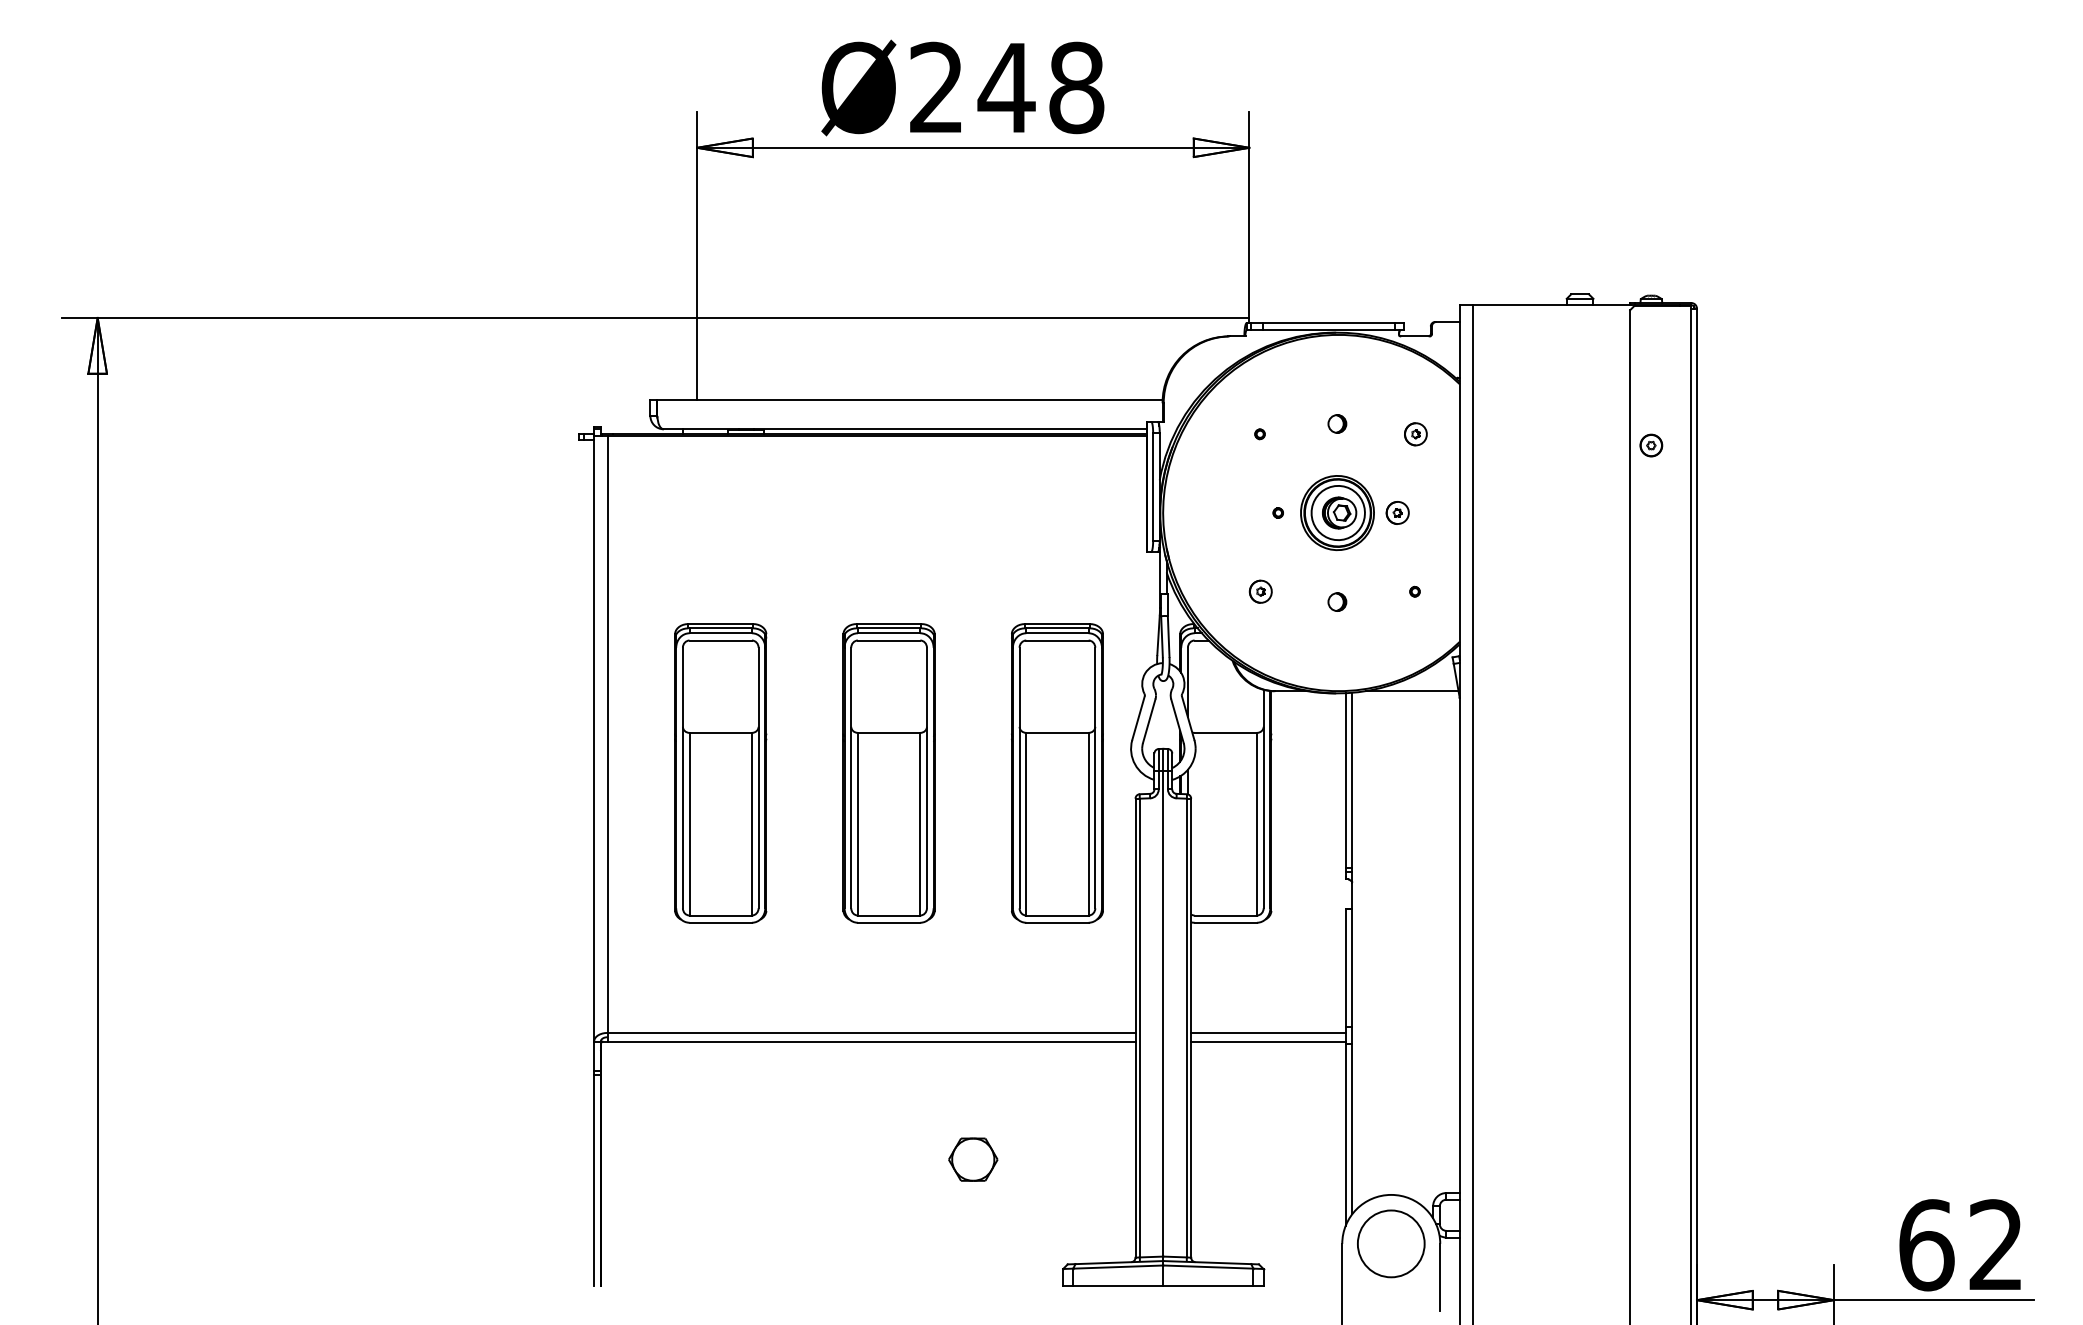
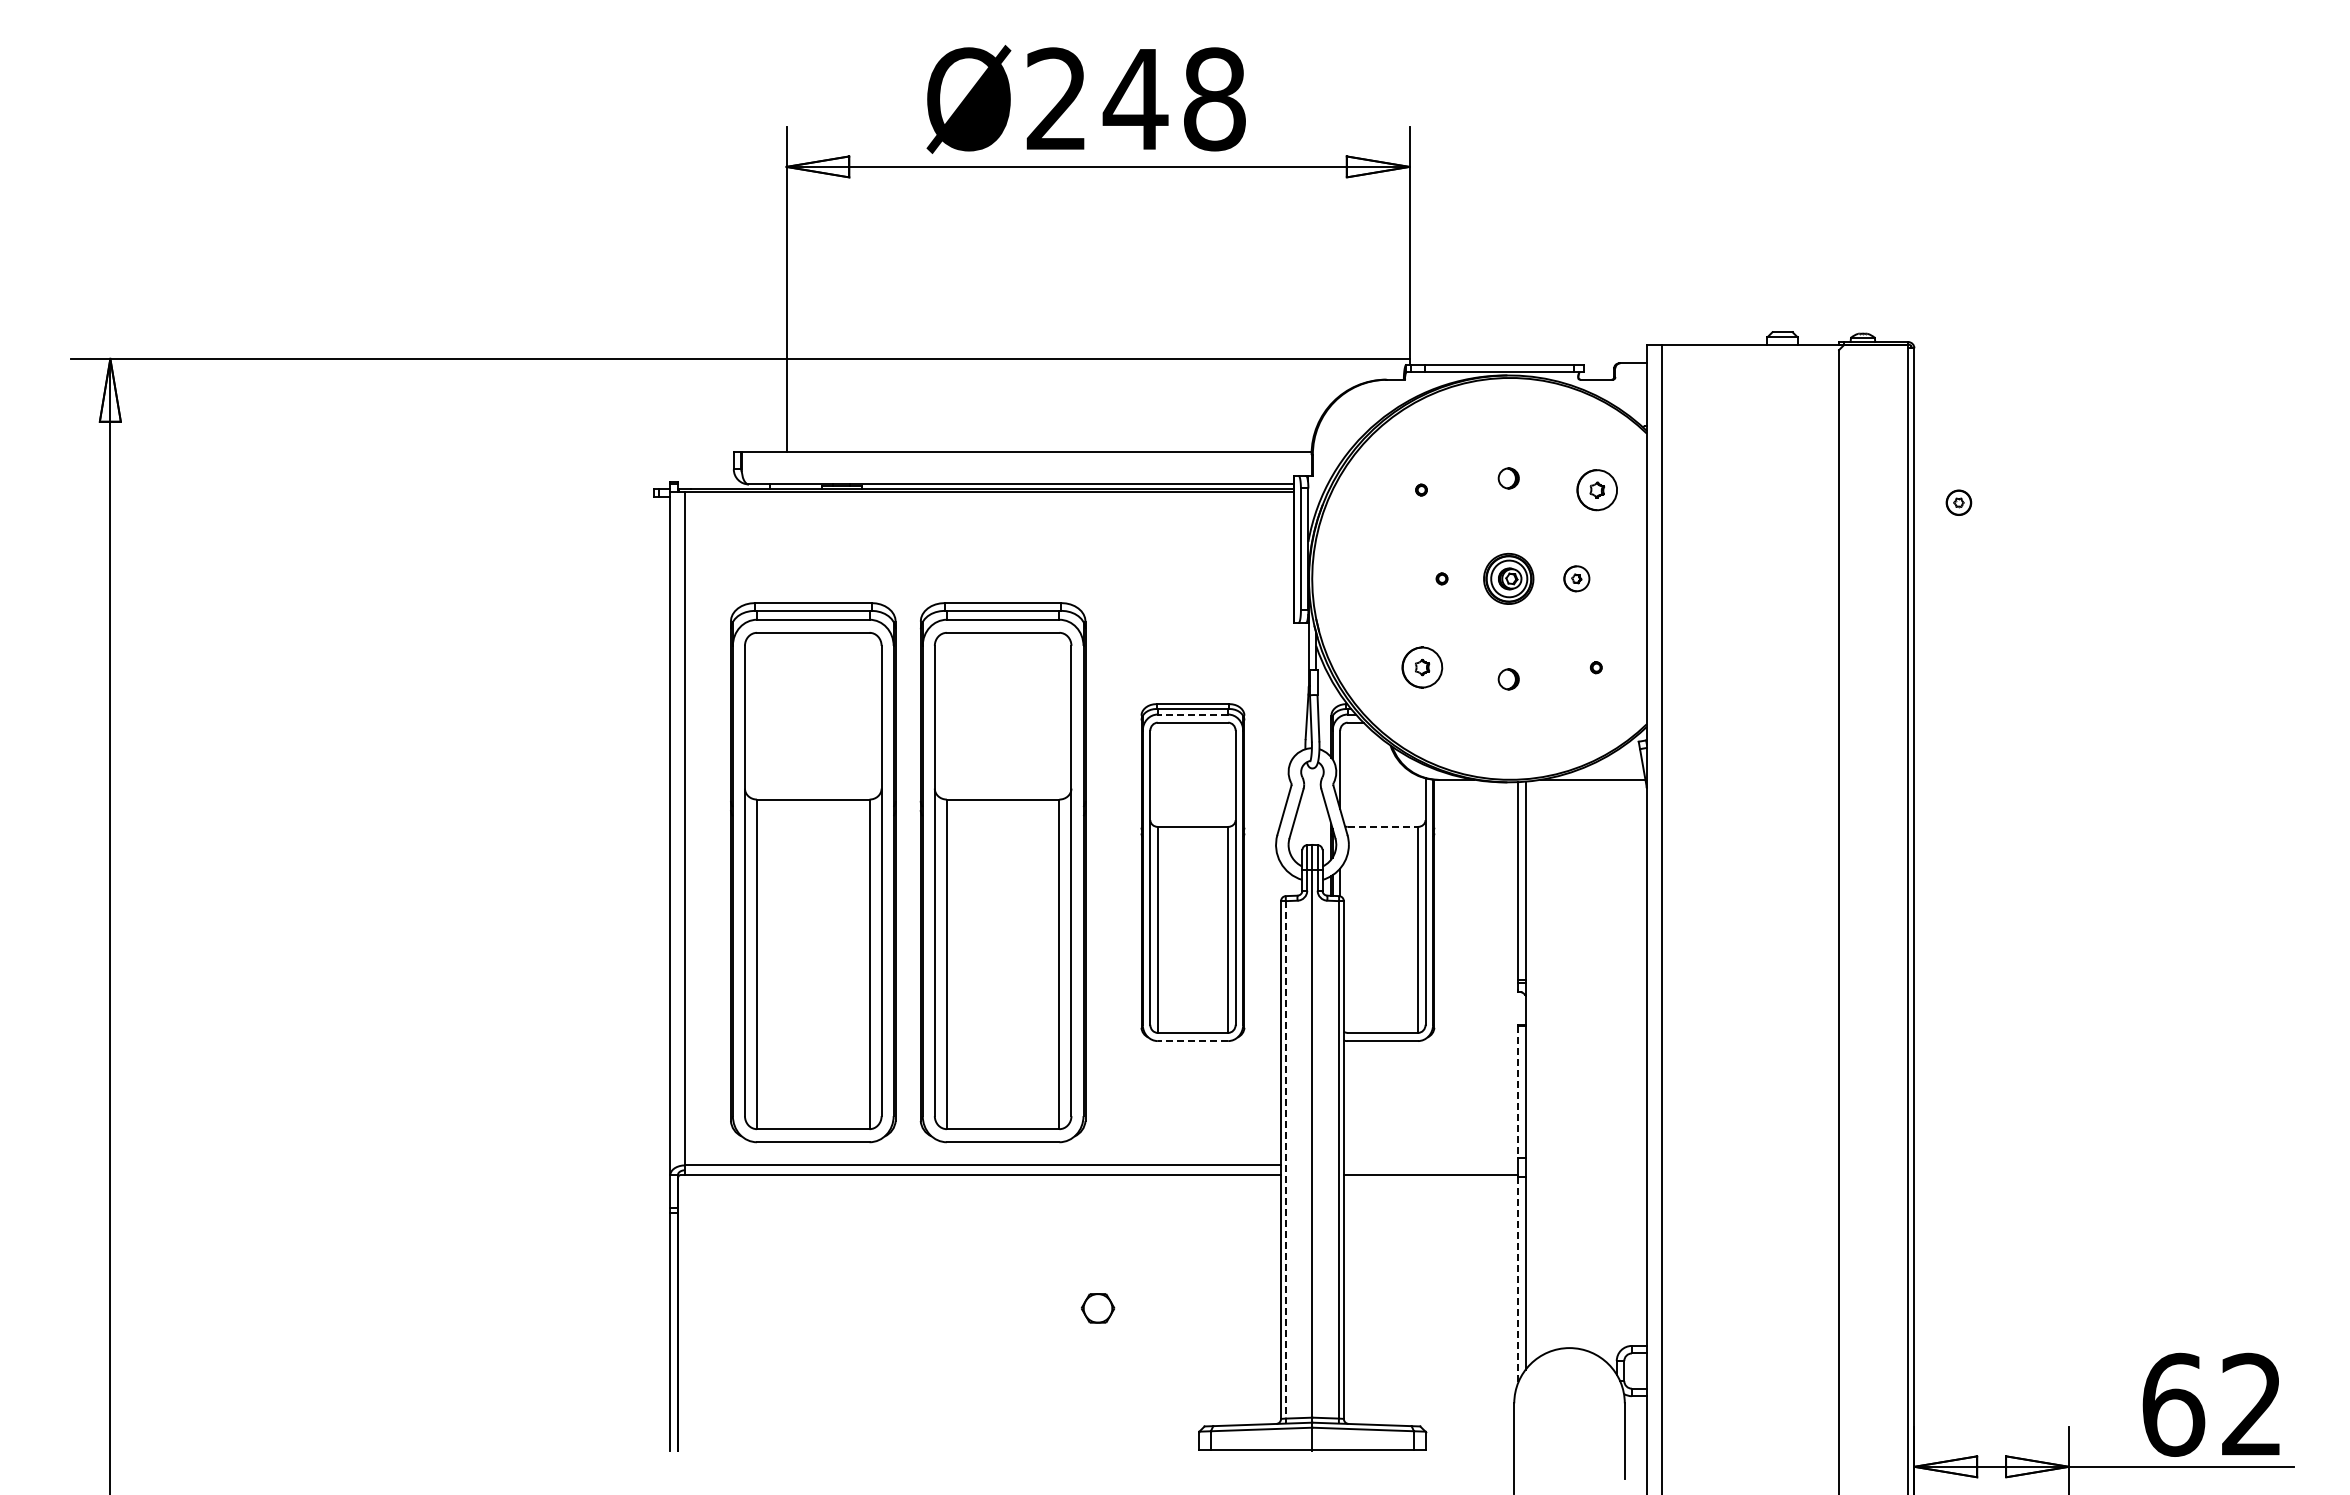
part: (1416, 433) -> (1597, 489), size x1.6
part: (1650, 445) -> (1958, 502), moved
part: (1337, 512) -> (1508, 578), size x0.6
part: (1260, 591) -> (1422, 667), size x1.6
line: (1057, 633) -> (1192, 714), solid -> dashed
line: (1226, 732) -> (1383, 826), solid -> dashed
part: (720, 773) -> (812, 872), size x1.6
part: (888, 773) -> (1002, 872), size x1.6
line: (1057, 923) -> (1192, 1041), solid -> dashed
line: (1346, 968) -> (1518, 1092), solid -> dashed
line: (1139, 1027) -> (1285, 1159), solid -> dashed
line: (1268, 1033) -> (1430, 1165), removed
line: (1346, 1135) -> (1518, 1280), solid -> dashed
part: (972, 1159) -> (1097, 1308), size x0.6
circle: (1391, 1243) -> (1569, 1402), removed

